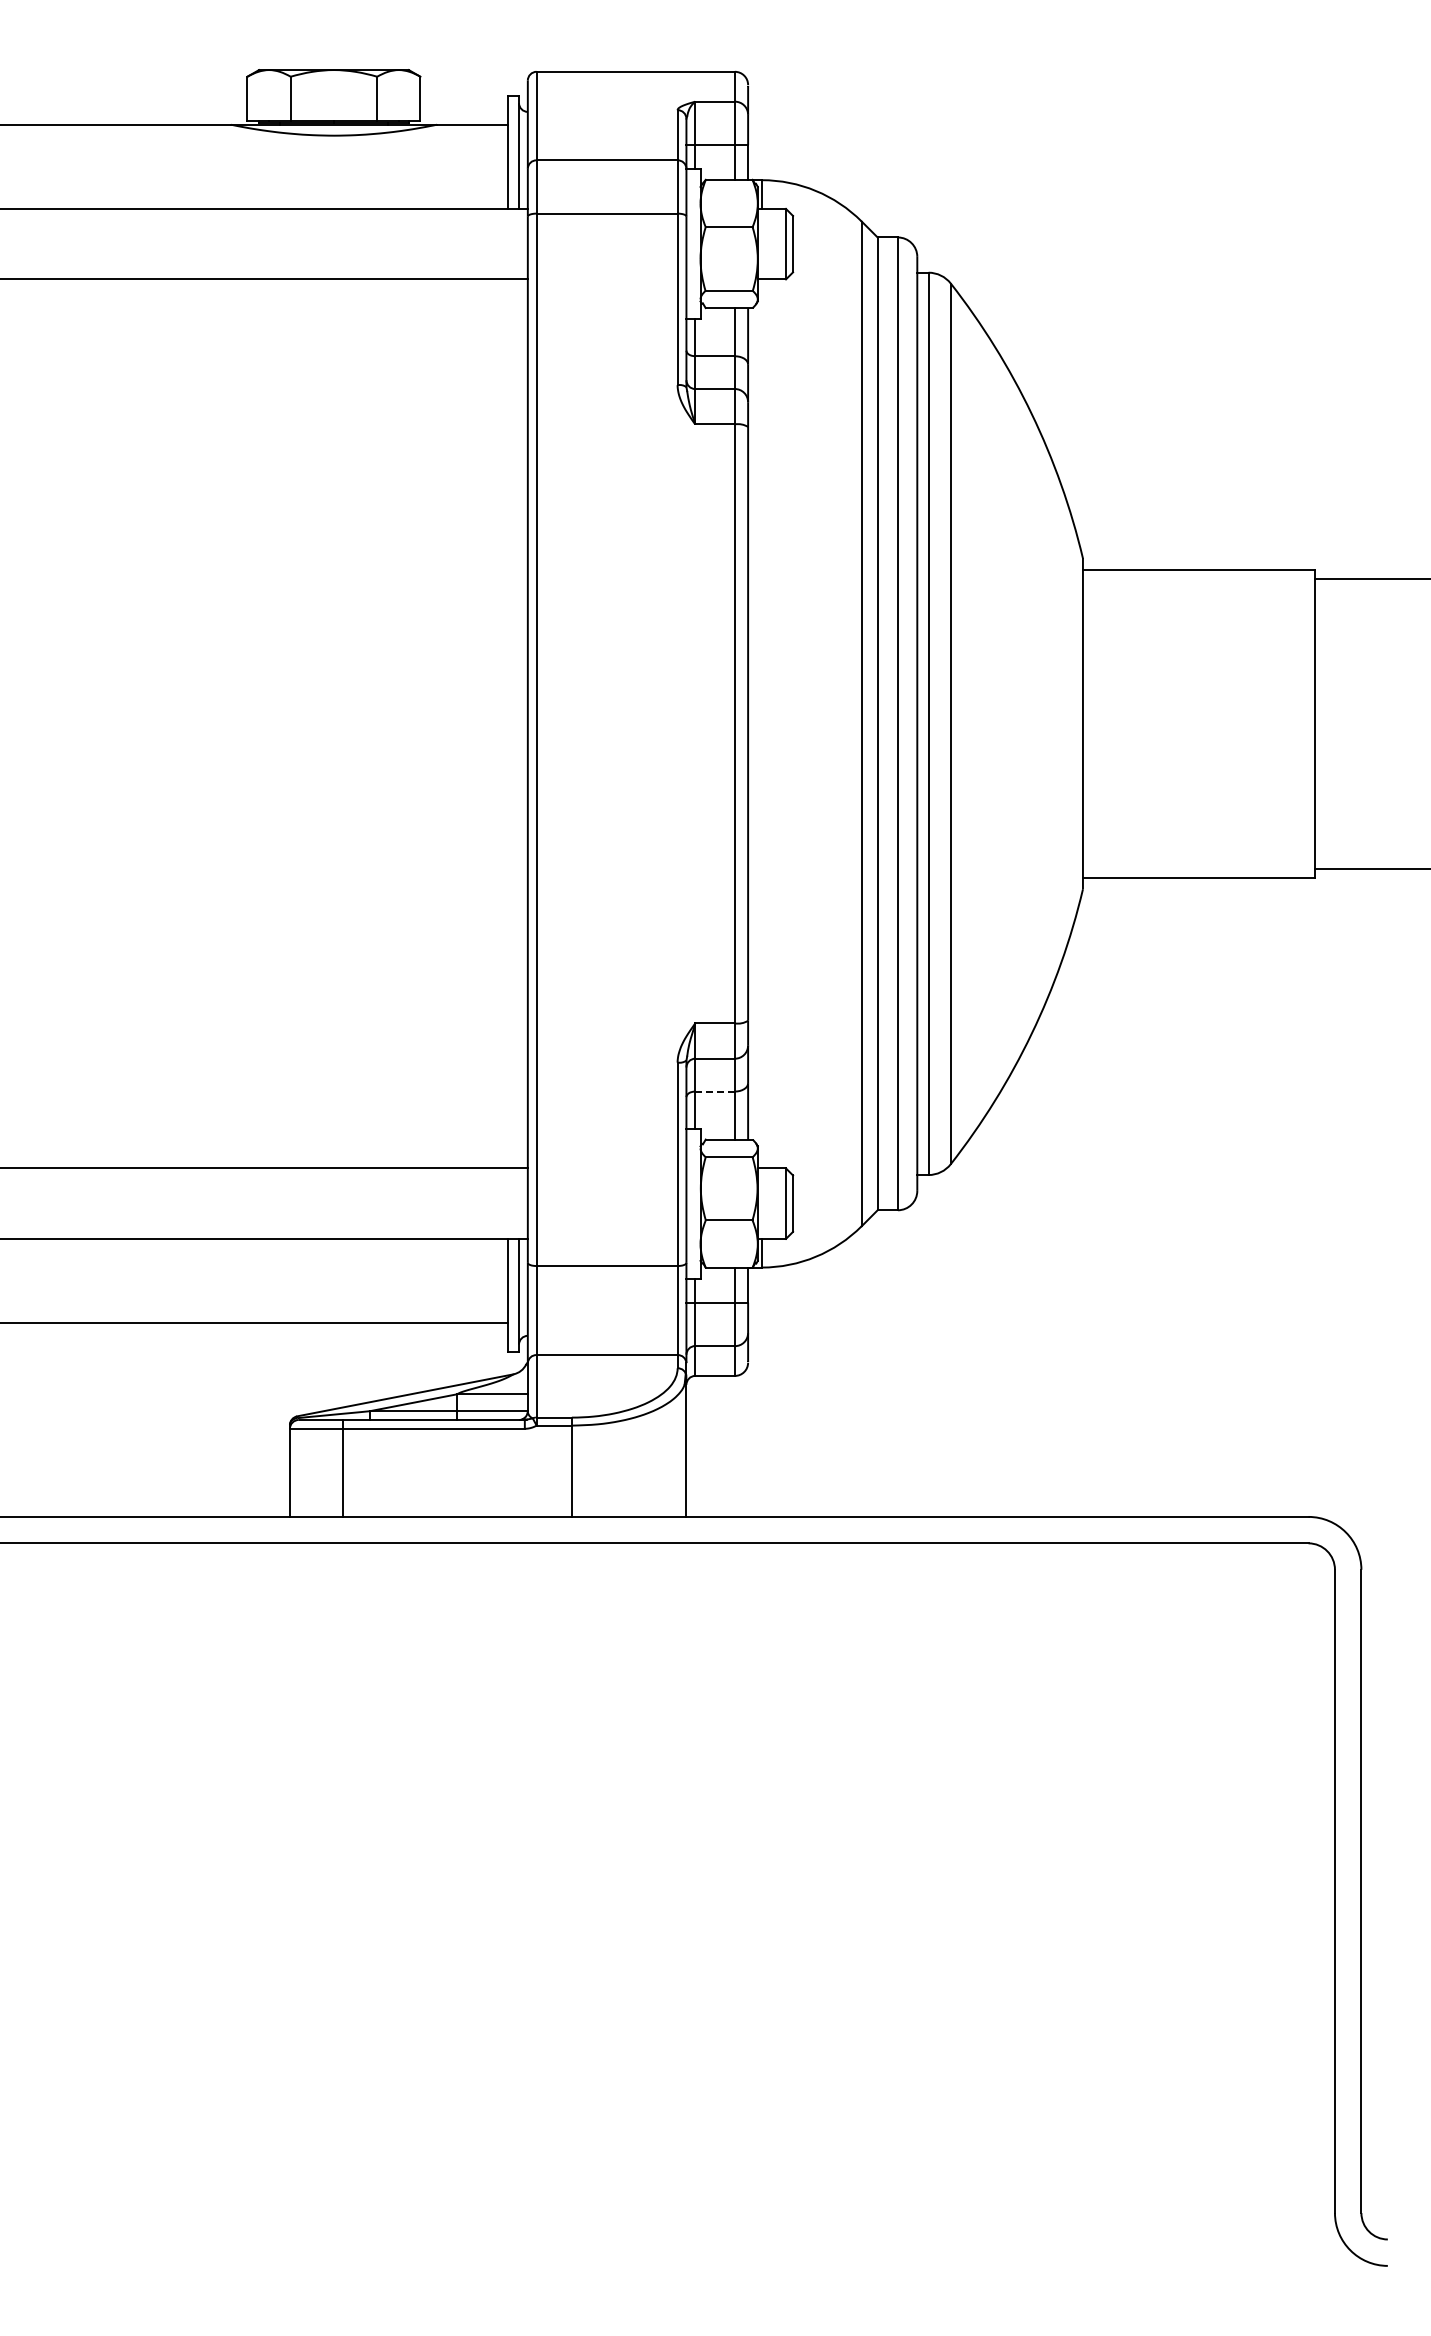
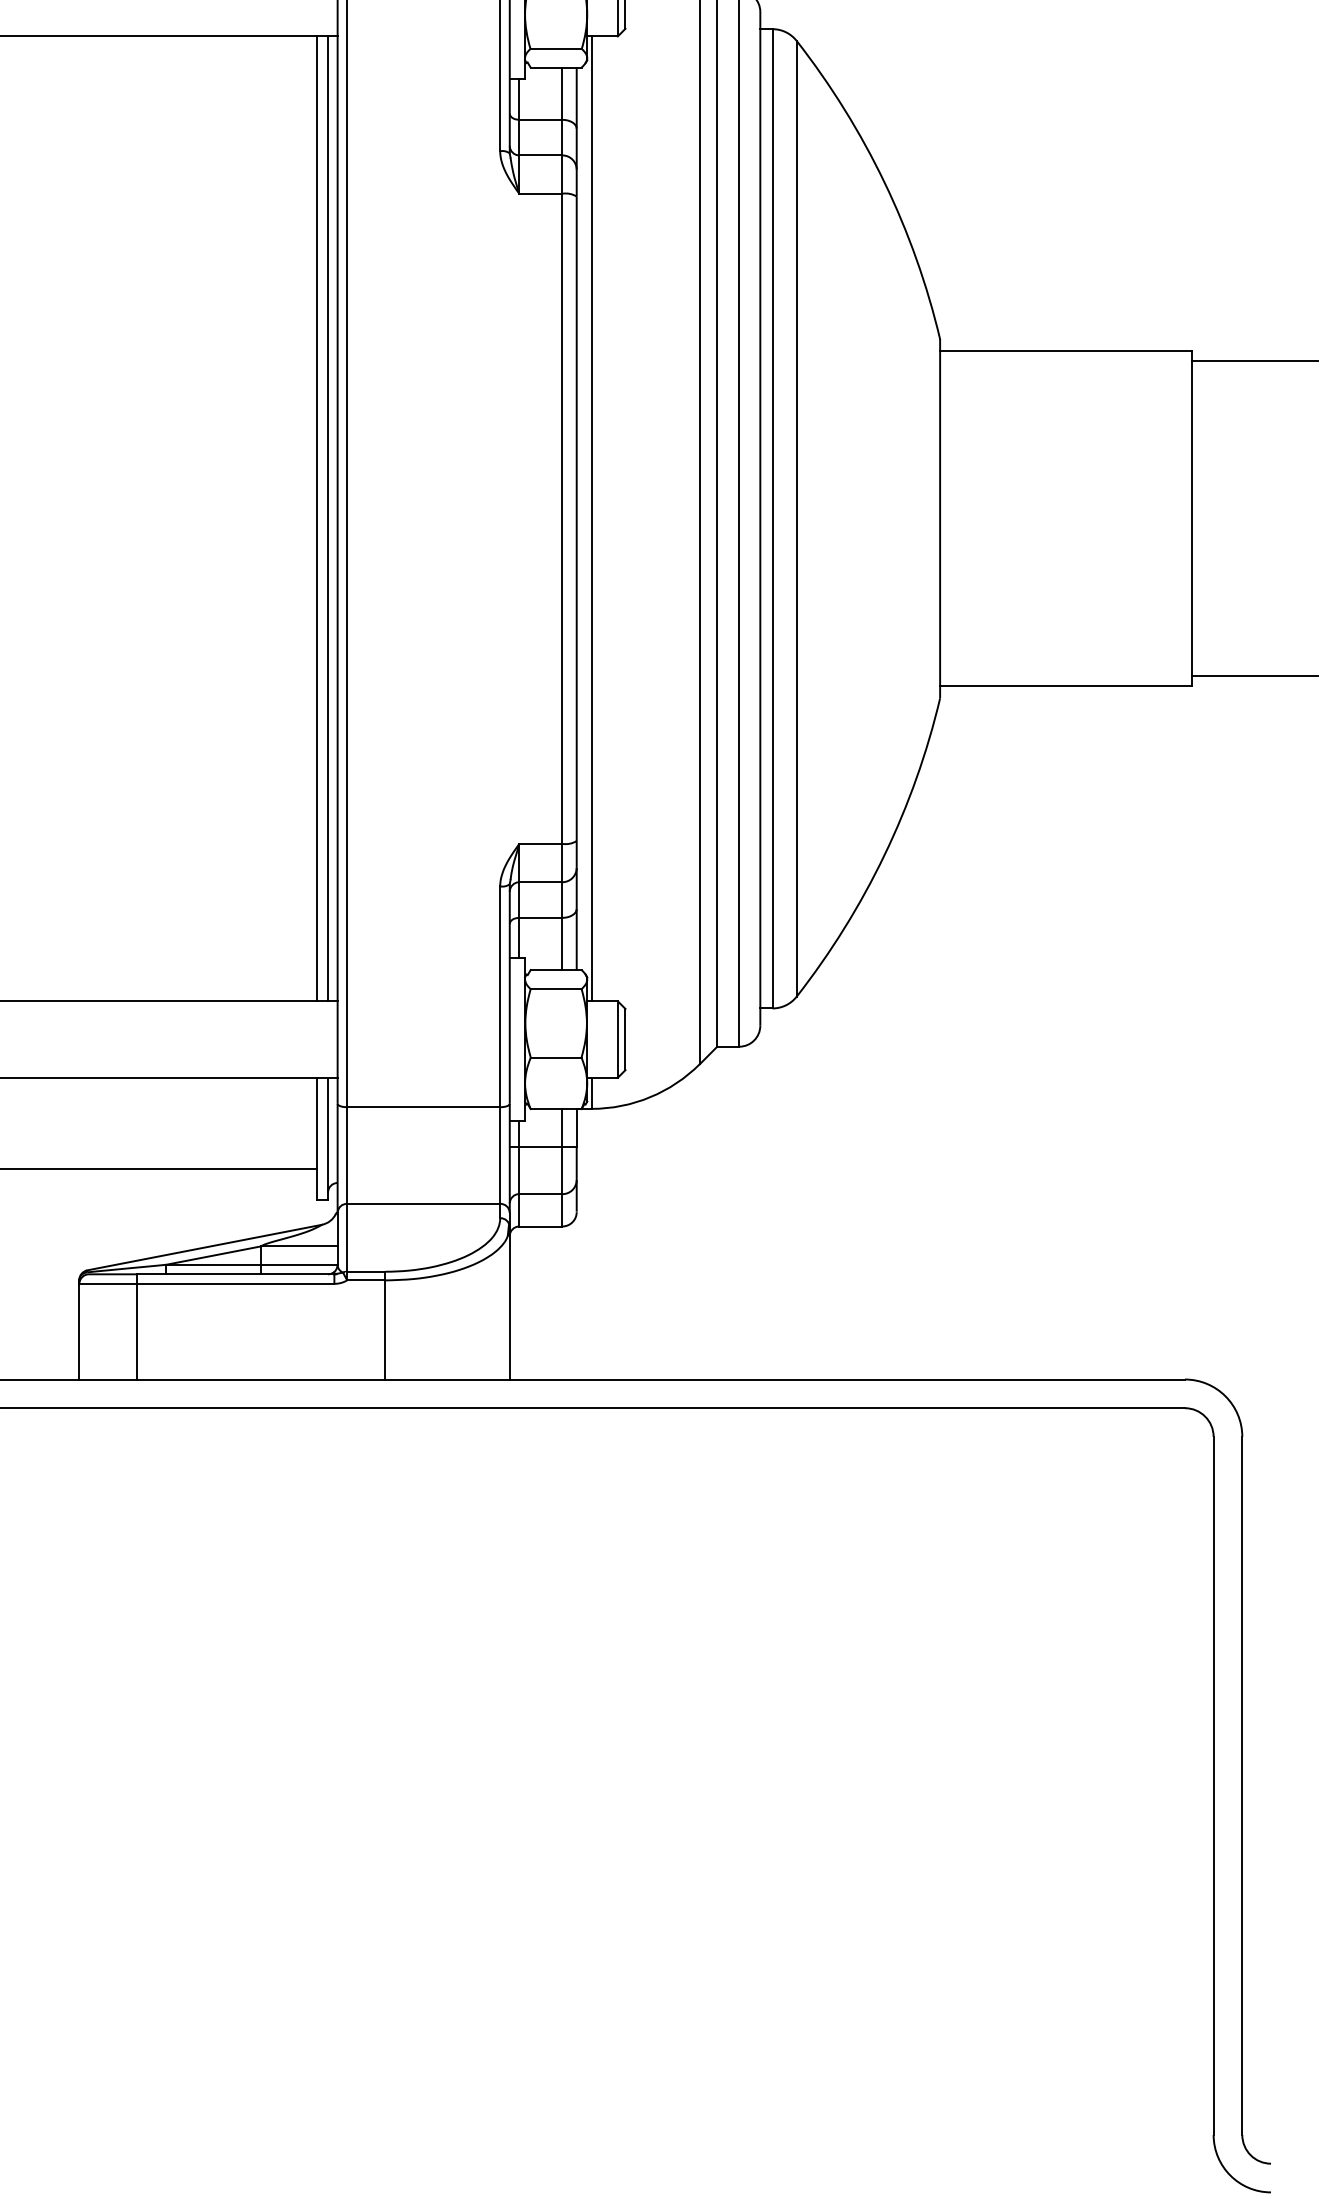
line: (508, 723) -> (316, 518), added
line: (519, 723) -> (328, 518), added
line: (761, 723) -> (591, 518), added
line: (715, 1091) -> (541, 917), dashed -> solid

